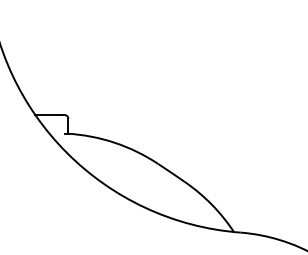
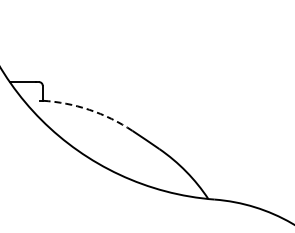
arc: (114, 142) -> (88, 109), solid -> dashed

